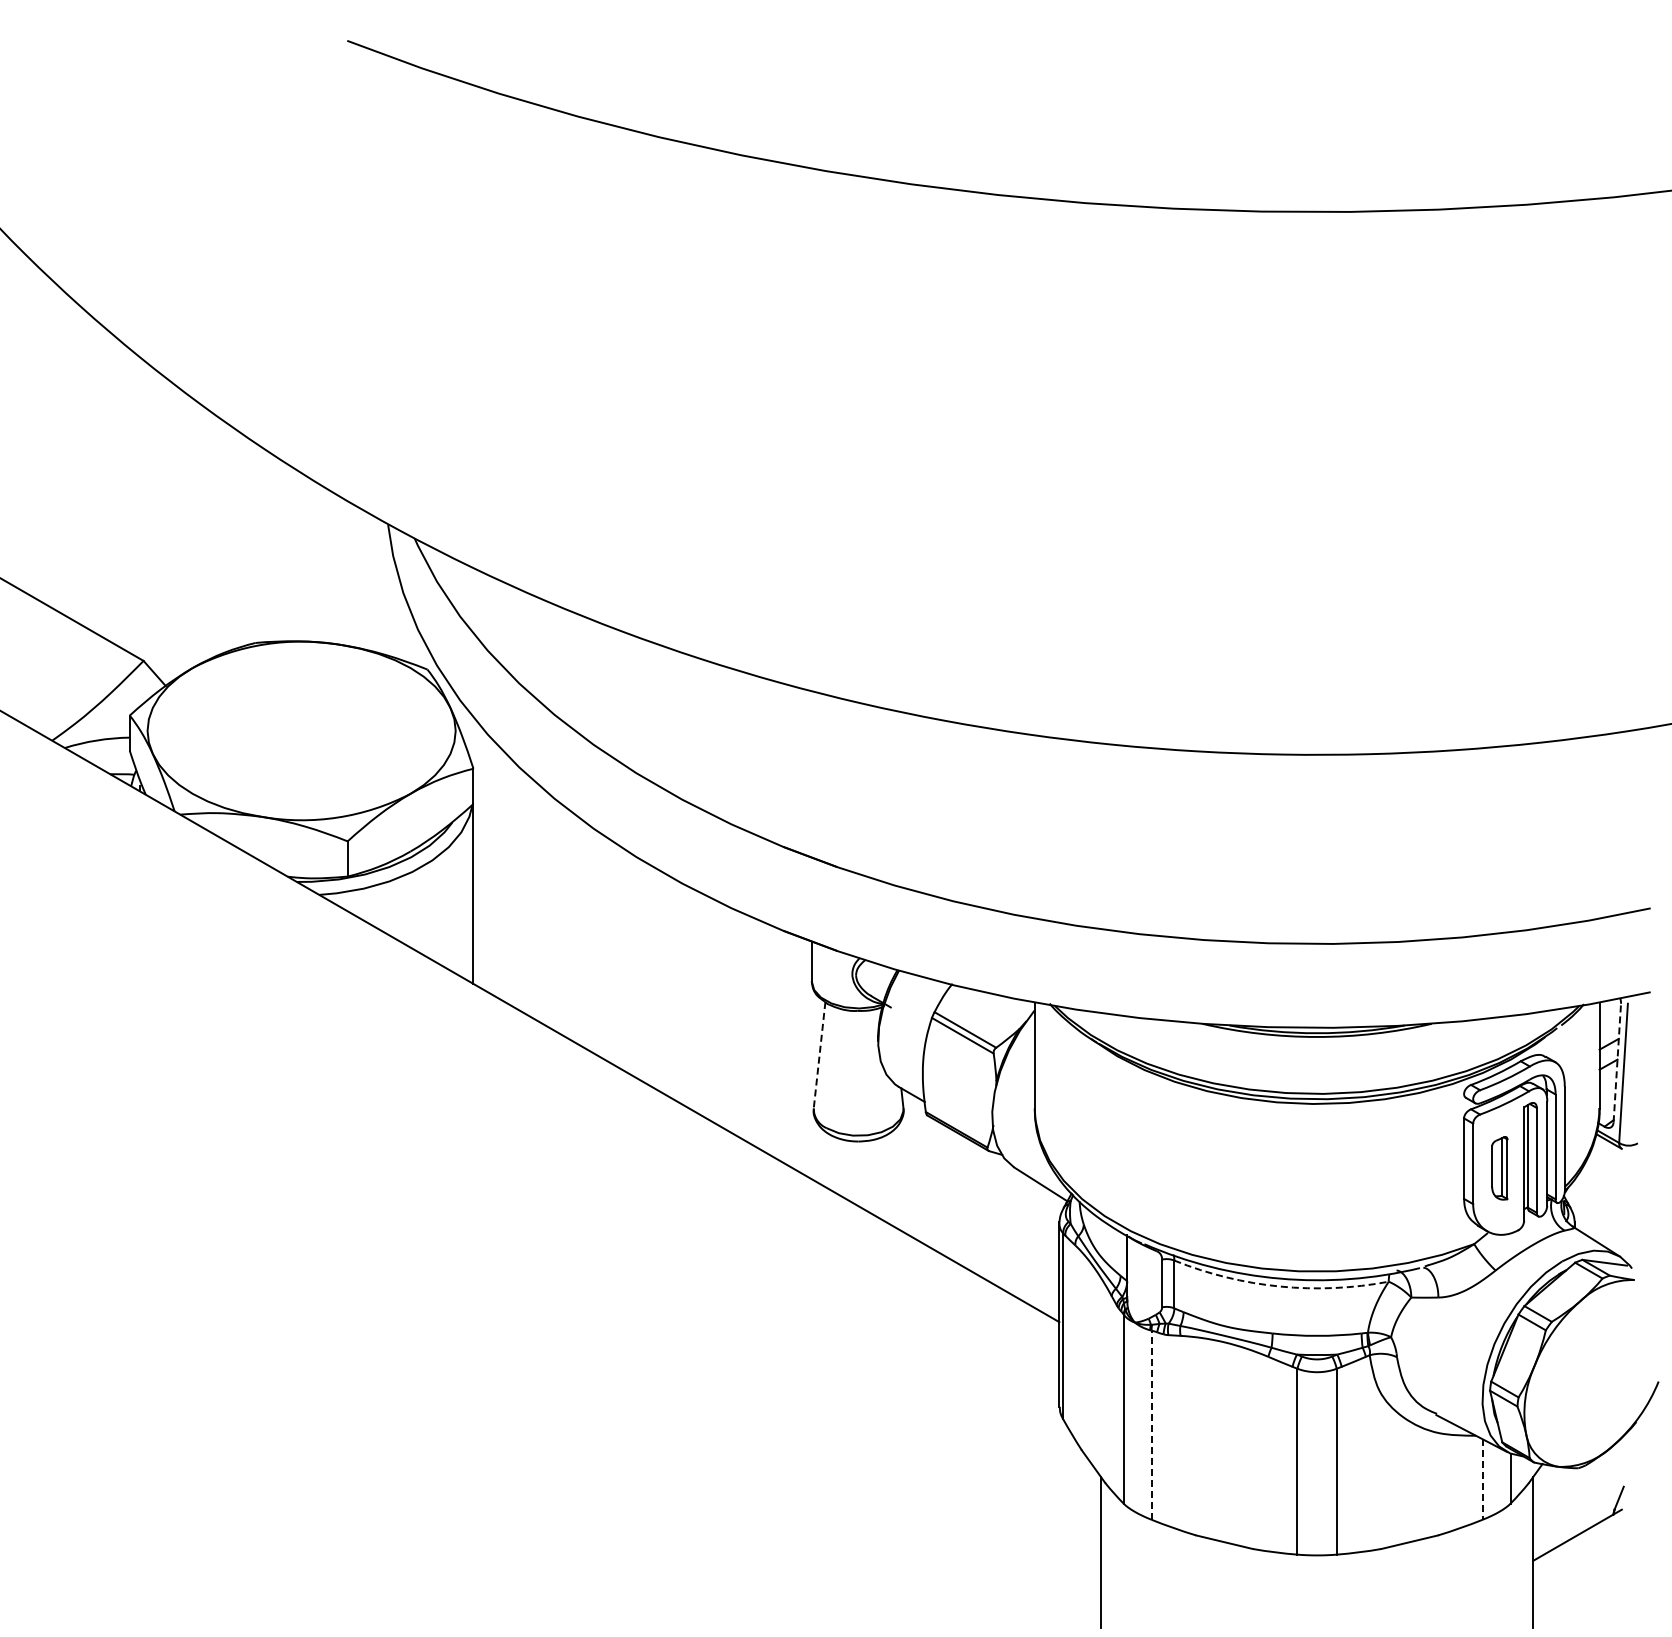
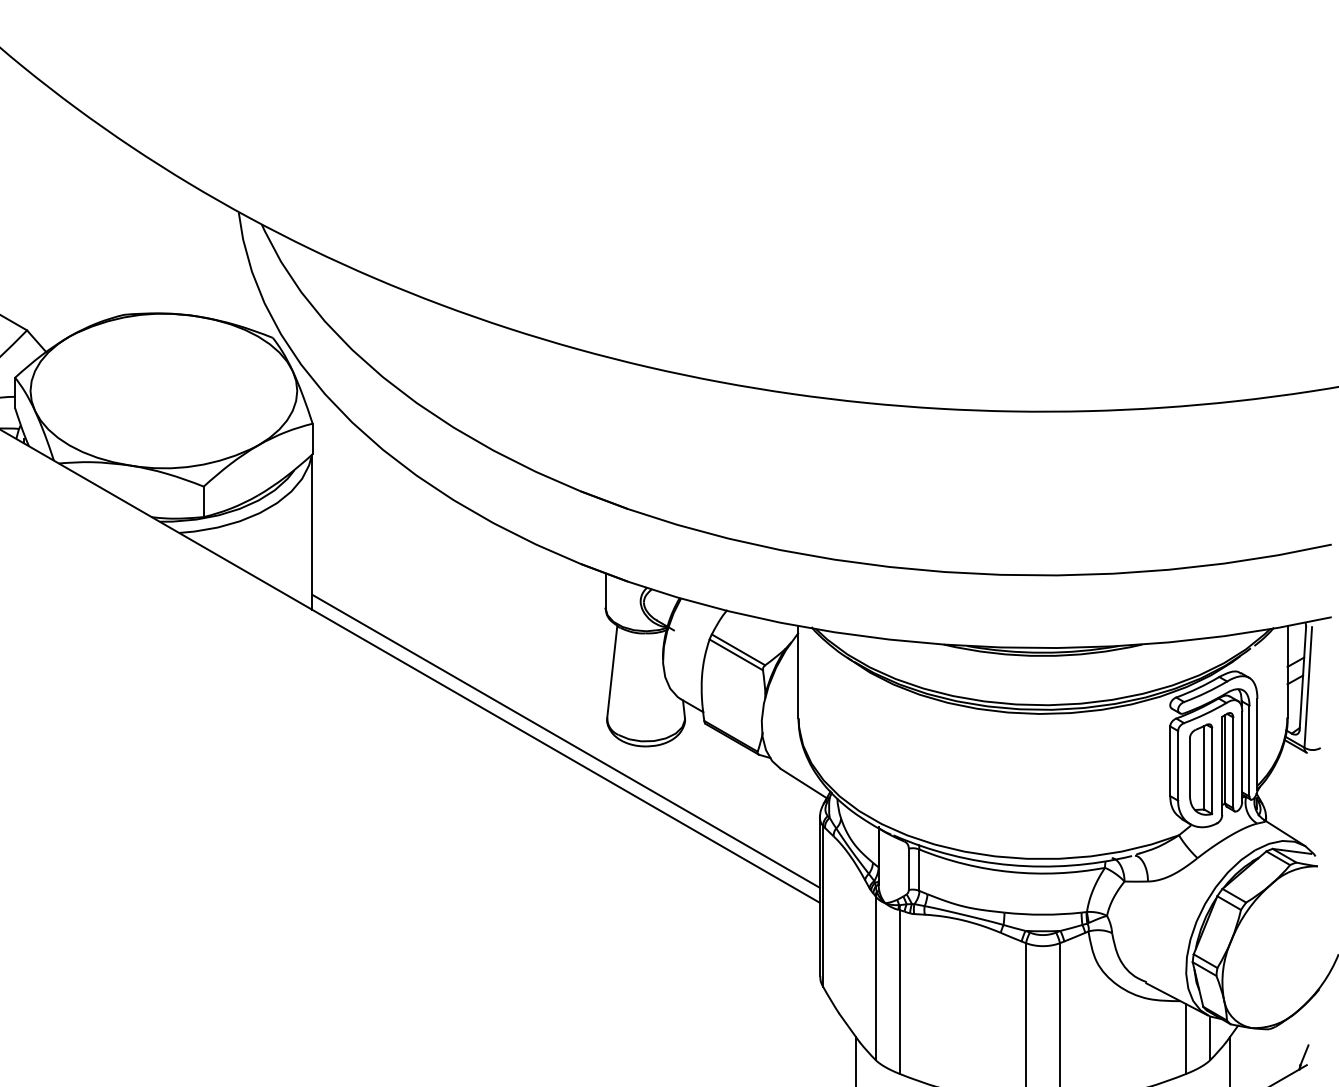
line: (819, 1055) -> (612, 671), dashed -> solid
line: (1617, 1062) -> (1303, 678), dashed -> solid
line: (766, 1135) -> (566, 741), added
part: (1499, 1168) -> (1200, 769), size x1.67
arc: (1280, 1286) -> (1011, 871), dashed -> solid
line: (1151, 1425) -> (899, 992), dashed -> solid
line: (1482, 1480) -> (1186, 1039), dashed -> solid

